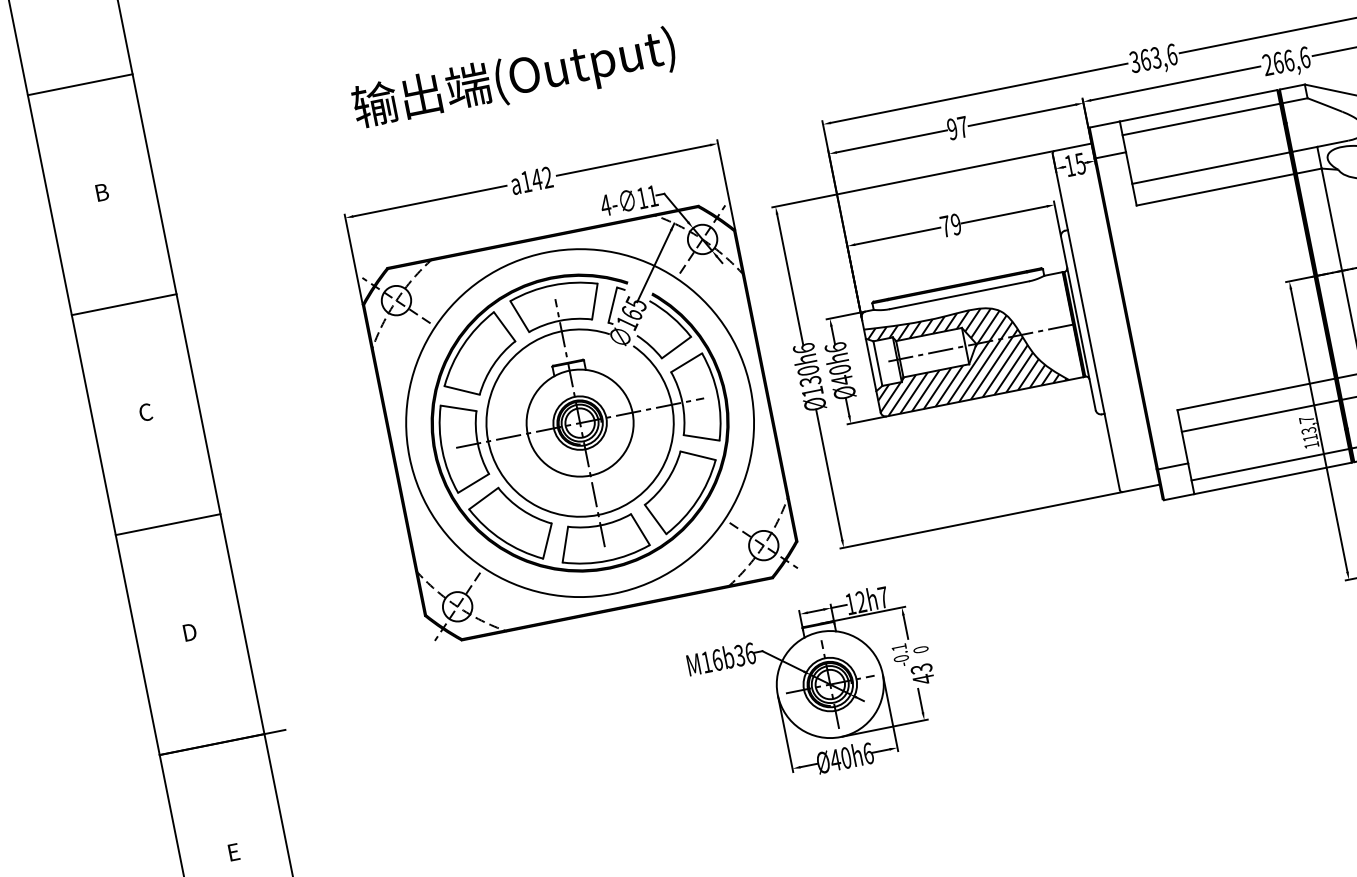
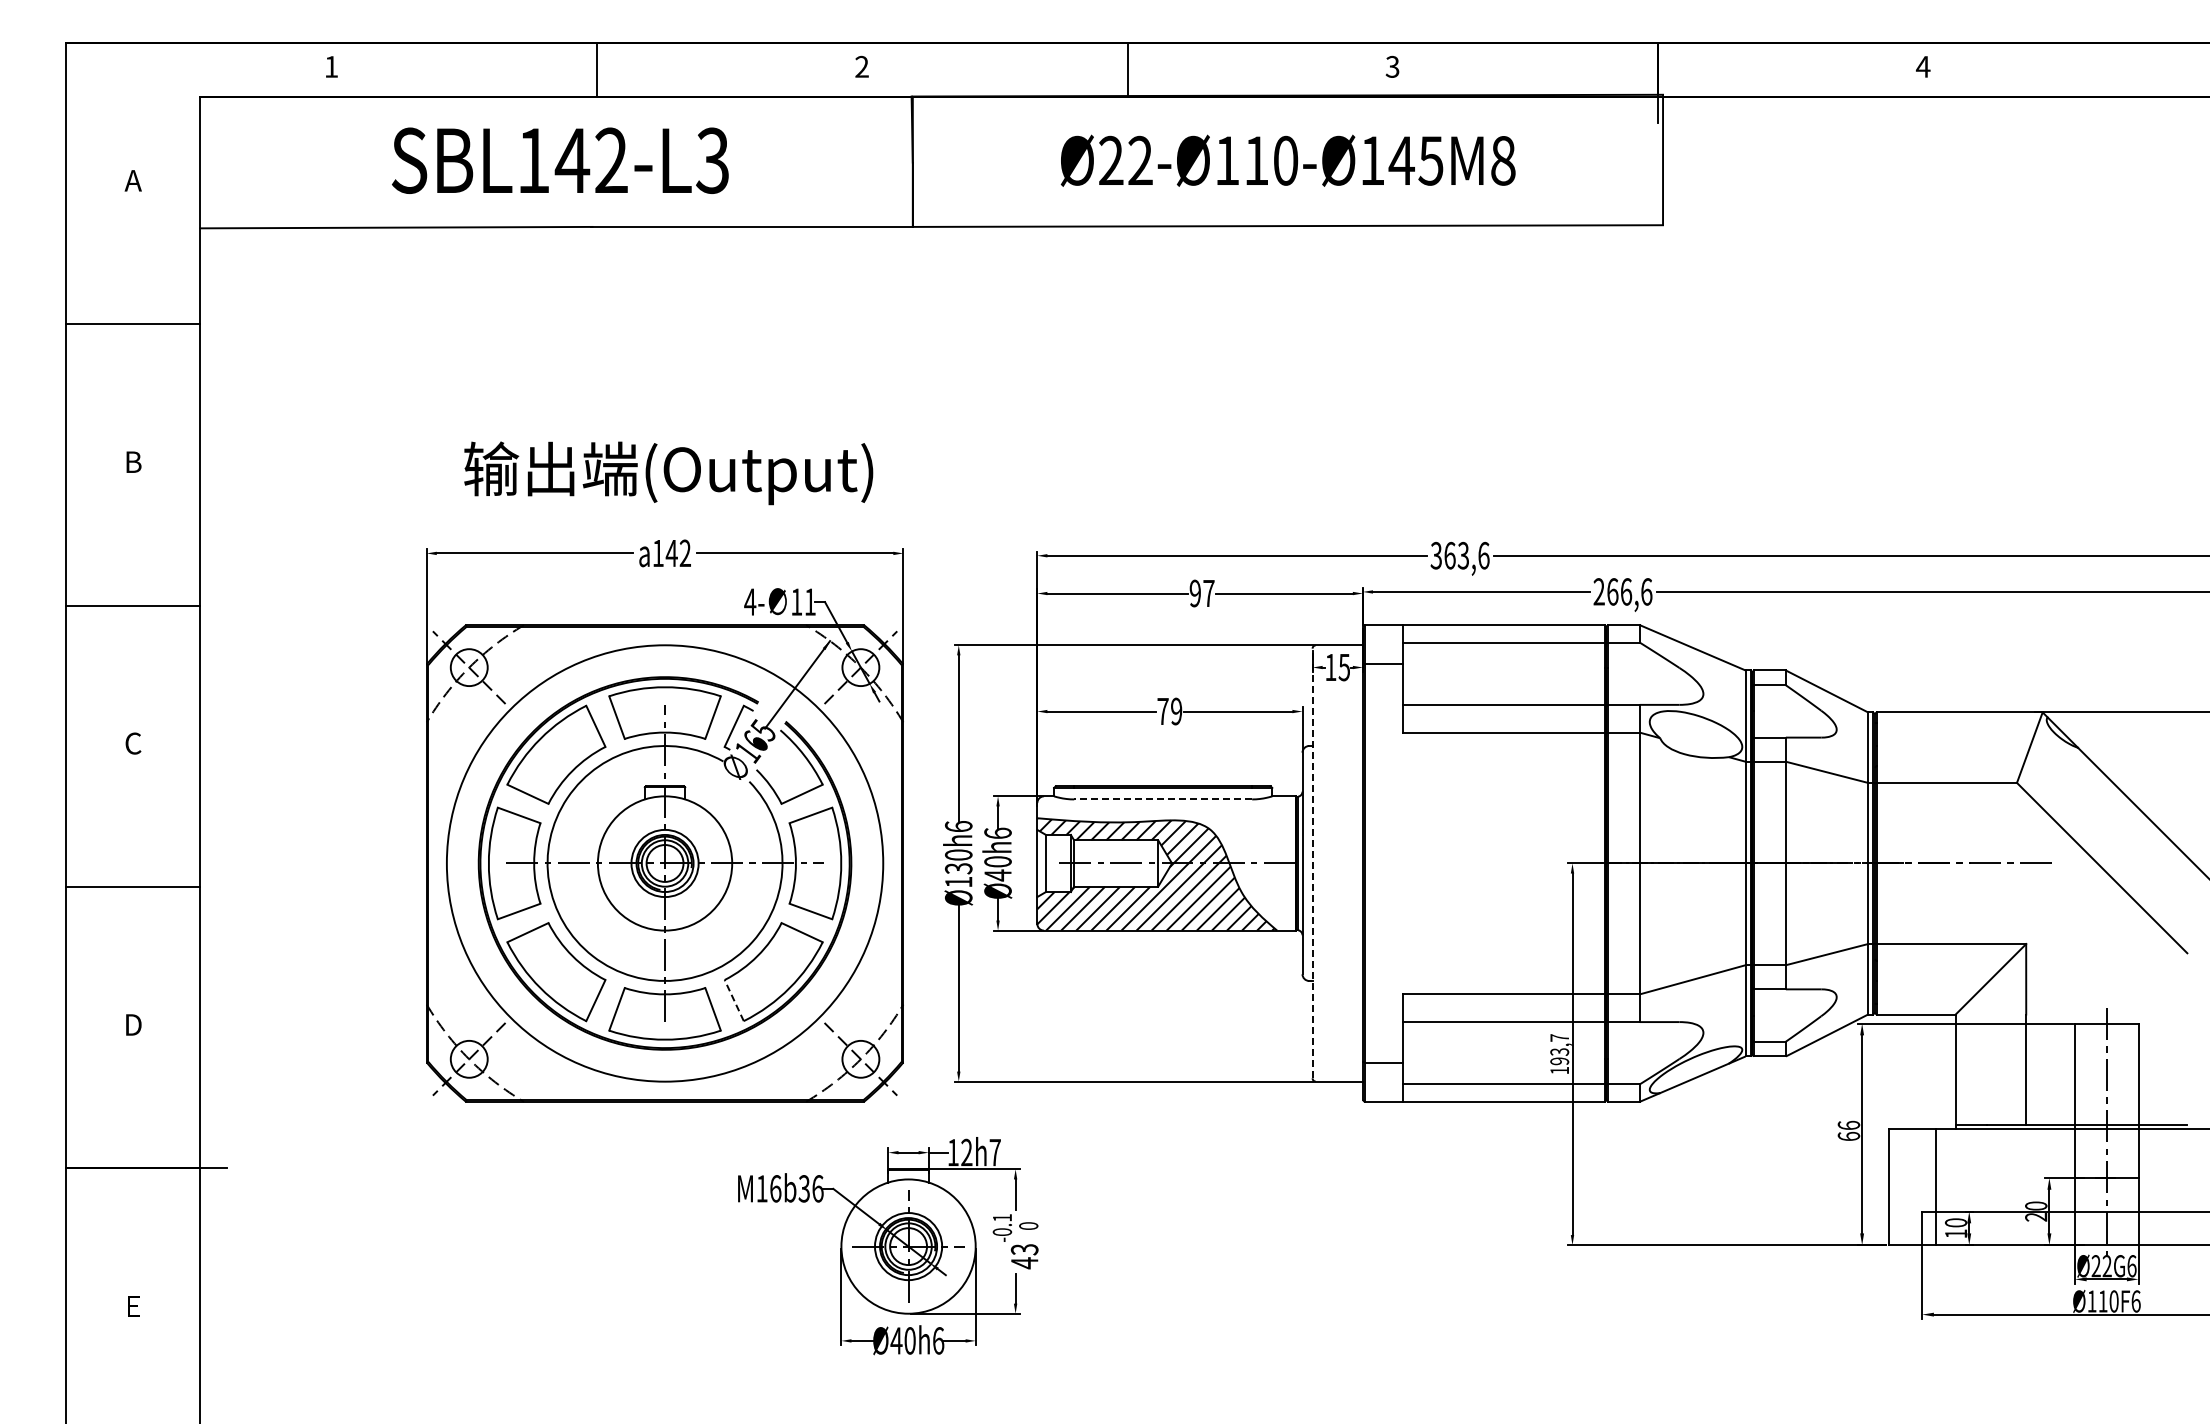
text: (514, 80) -> (668, 473), moved
line: (959, 295) -> (1163, 799), solid -> dashed
line: (1086, 322) -> (1312, 863), solid -> dashed
text: (1310, 438) -> (1559, 1061), 113,7 -> 193,7
line: (655, 519) -> (734, 1000), solid -> dashed

